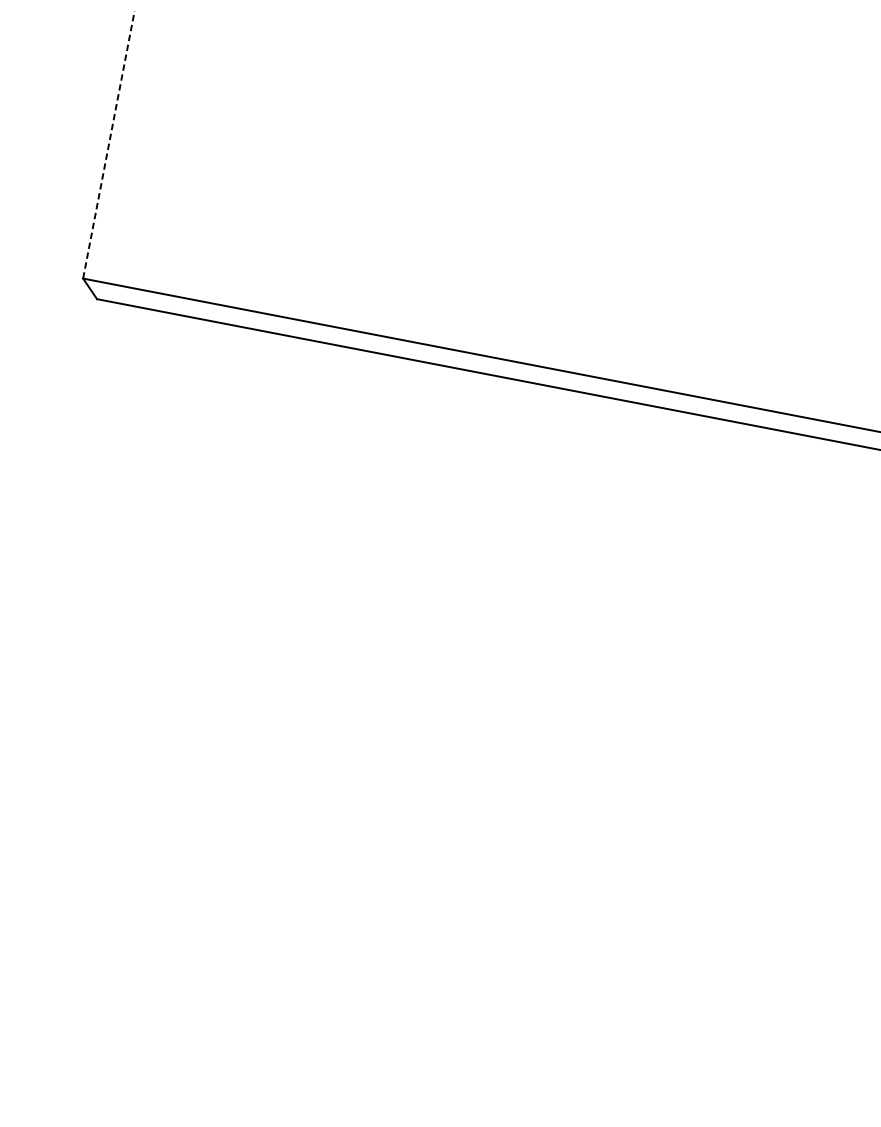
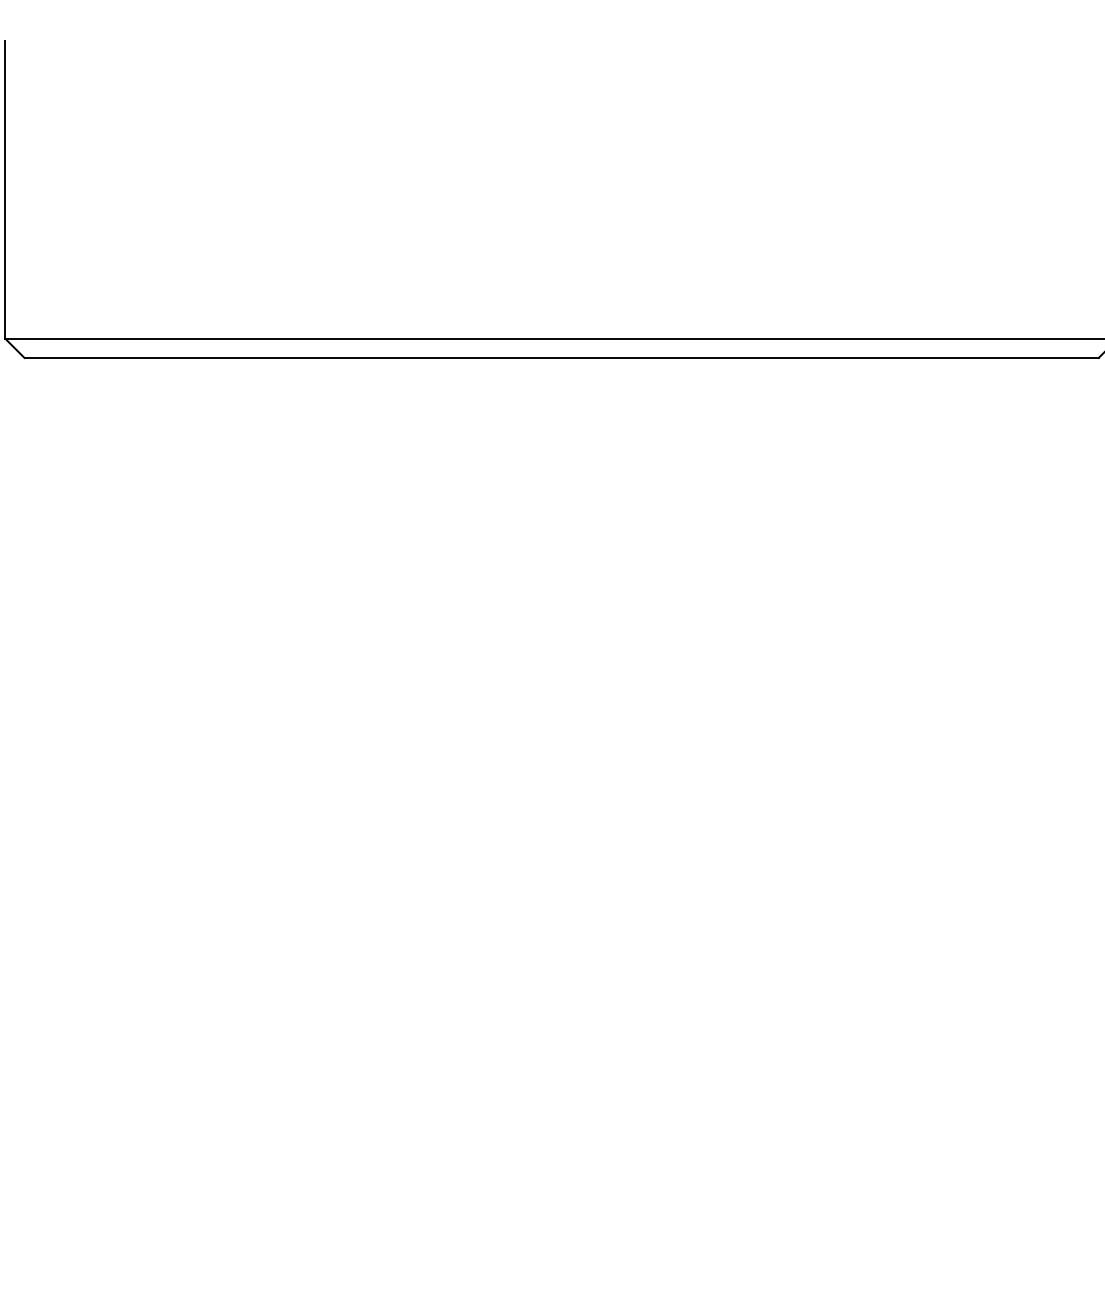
line: (108, 145) -> (5, 190), dashed -> solid

